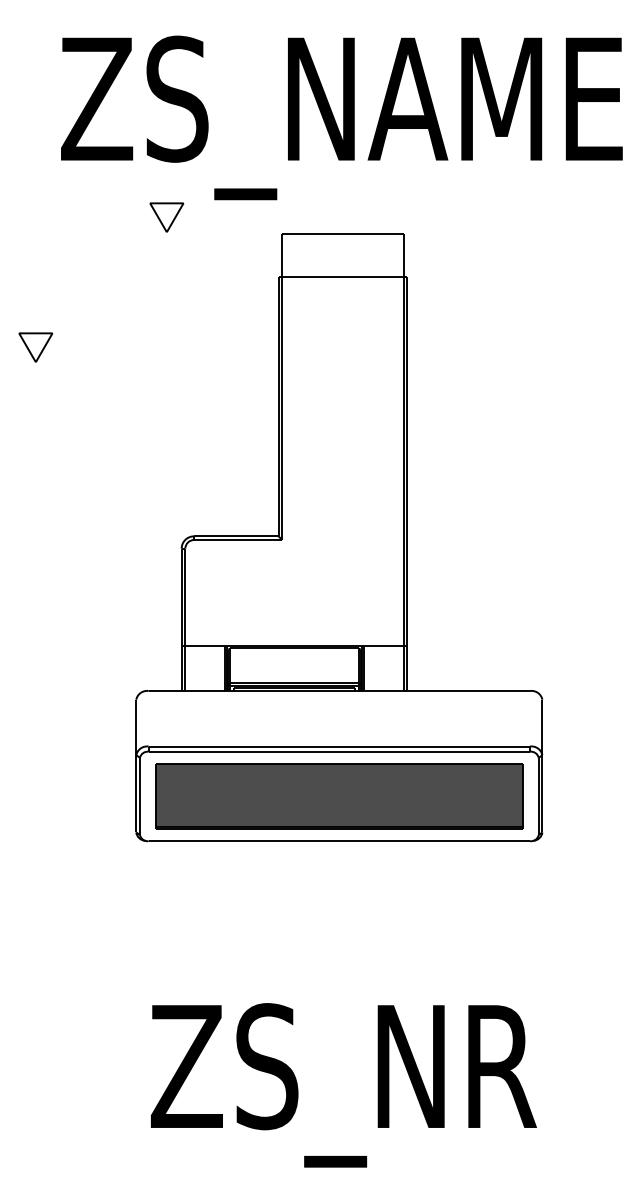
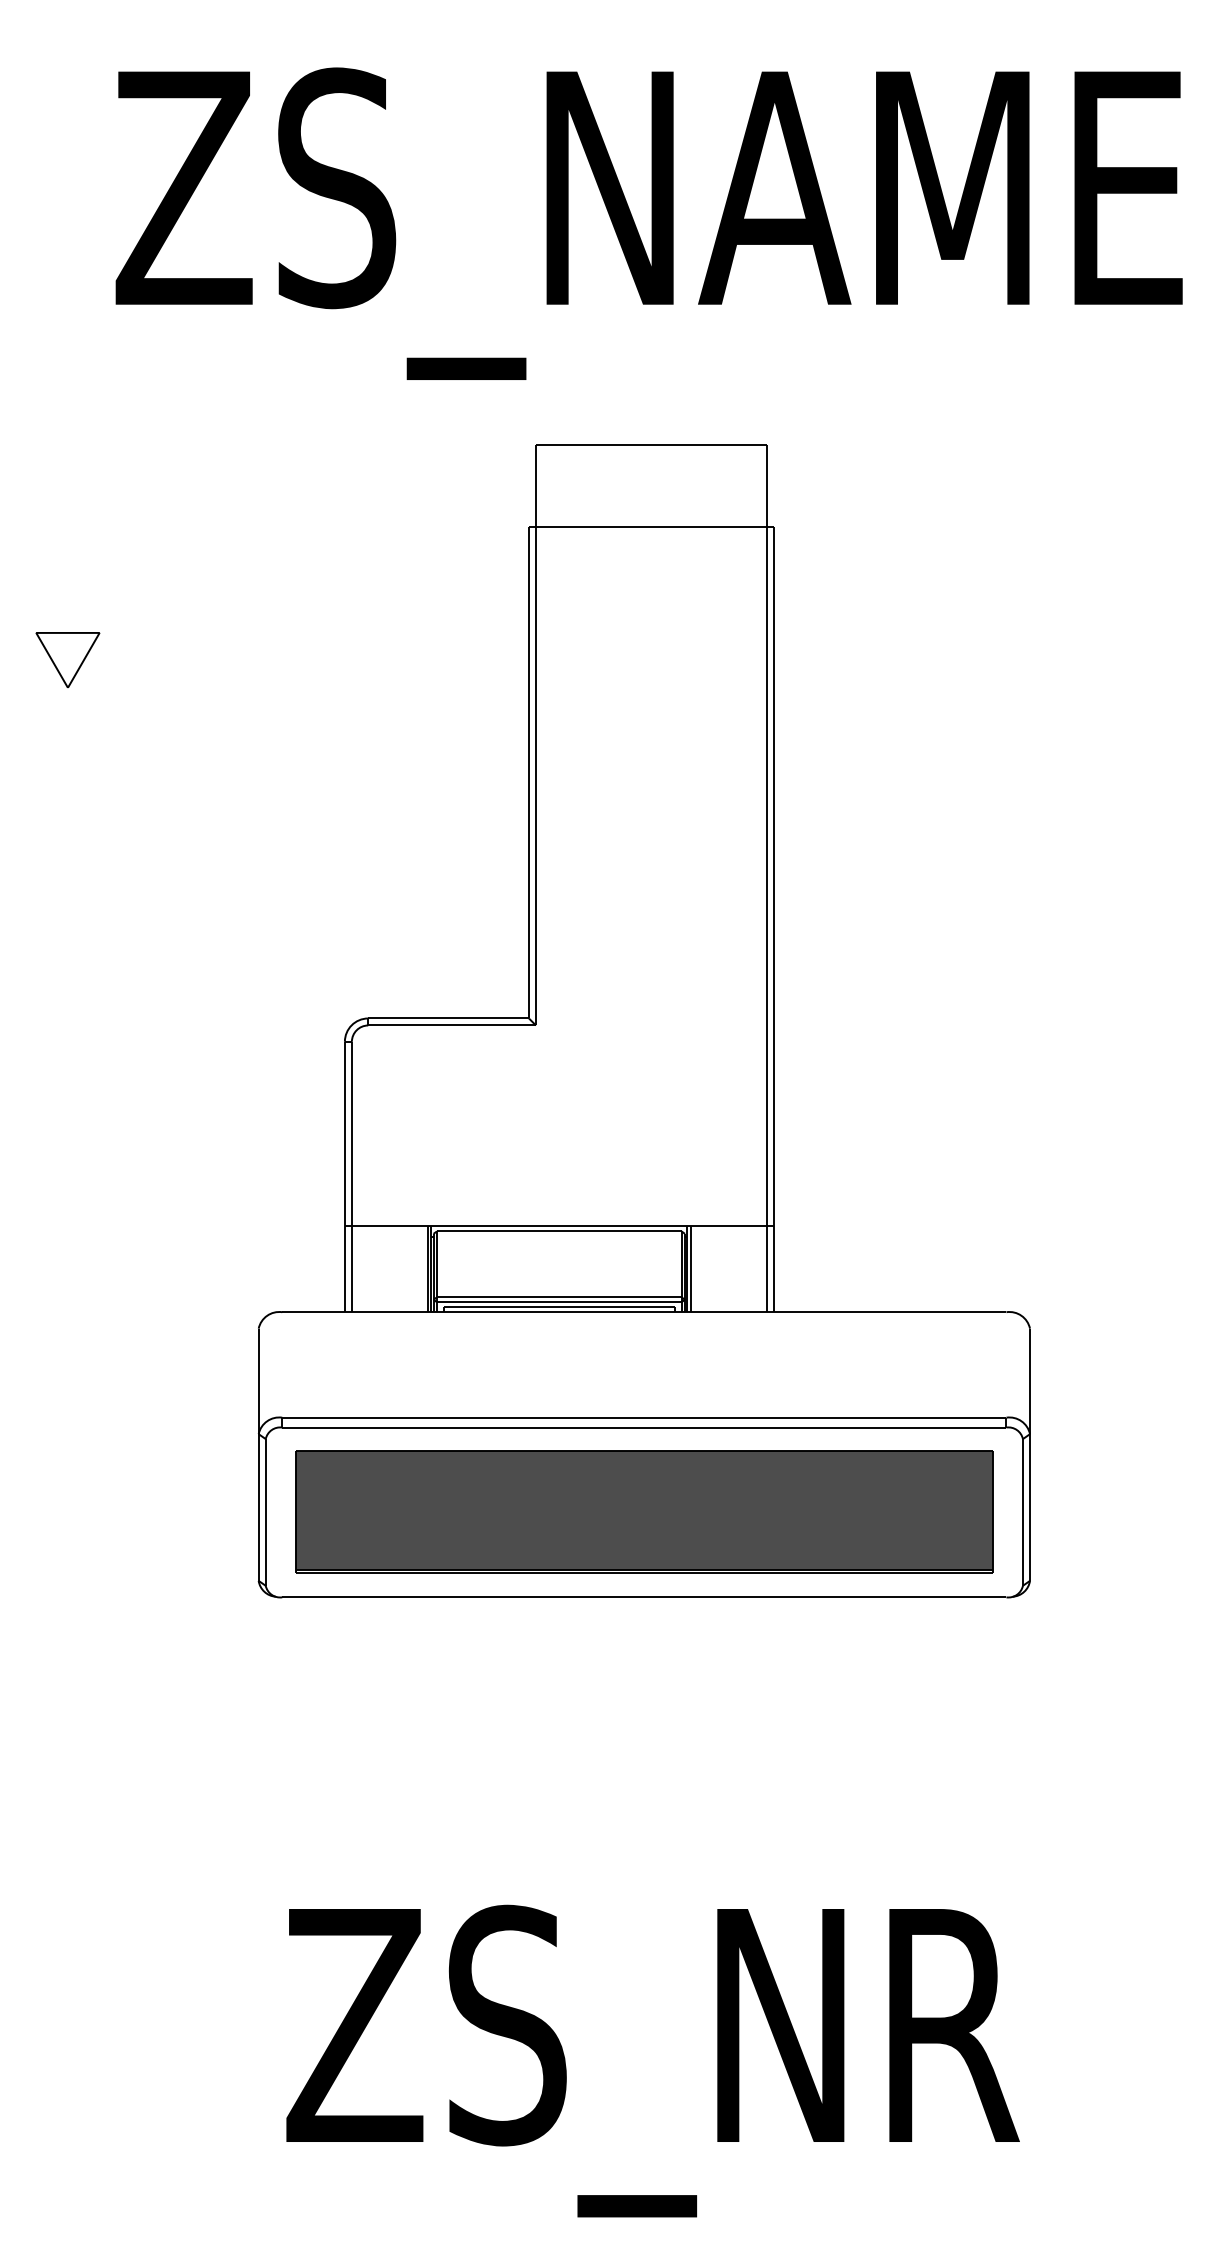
part: (166, 217) -> (316, 412), removed

